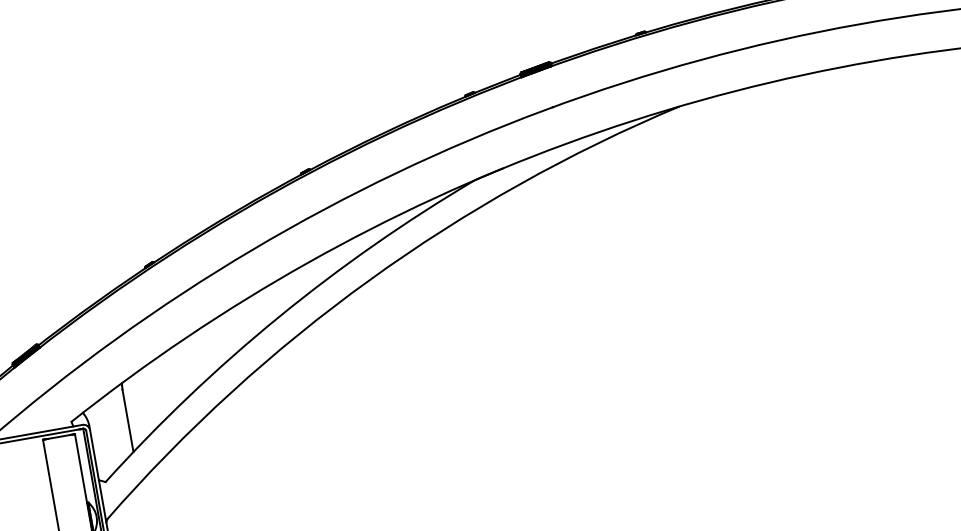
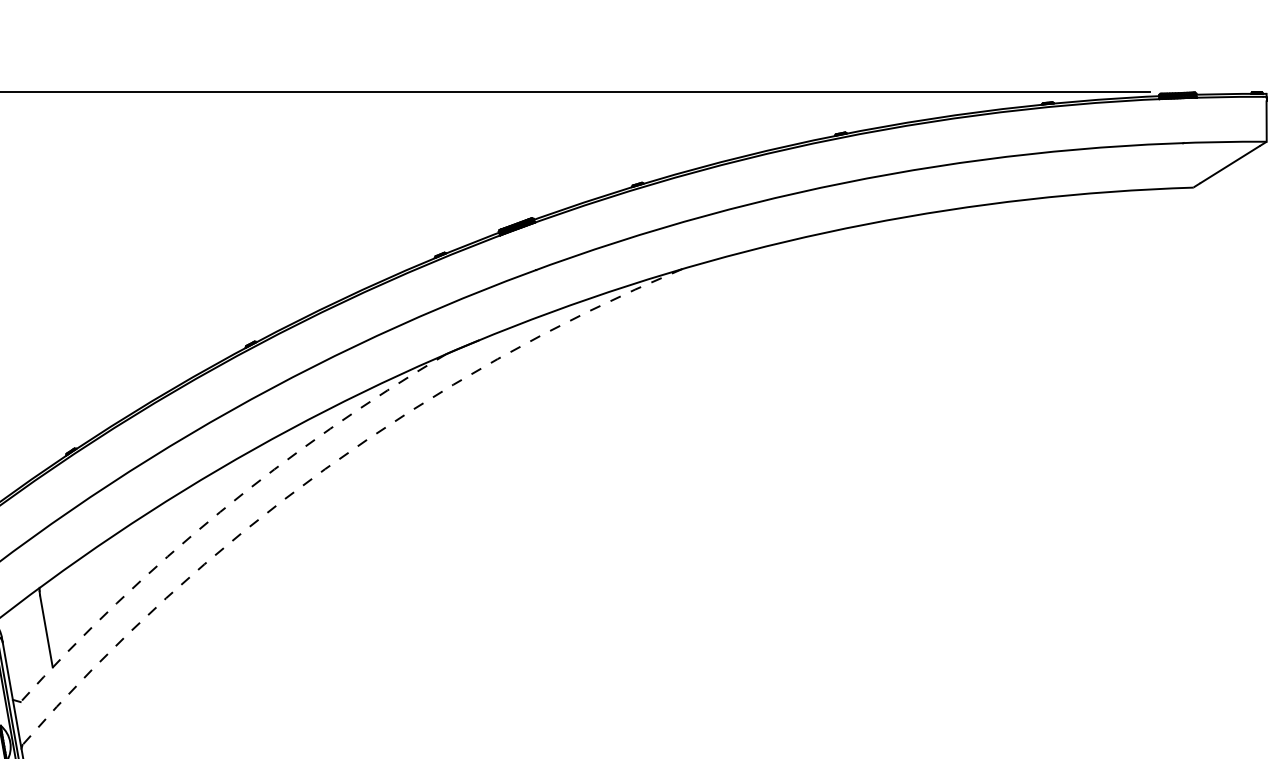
arc: (370, 280) -> (325, 469), solid -> dashed
arc: (279, 317) -> (220, 512), solid -> dashed

